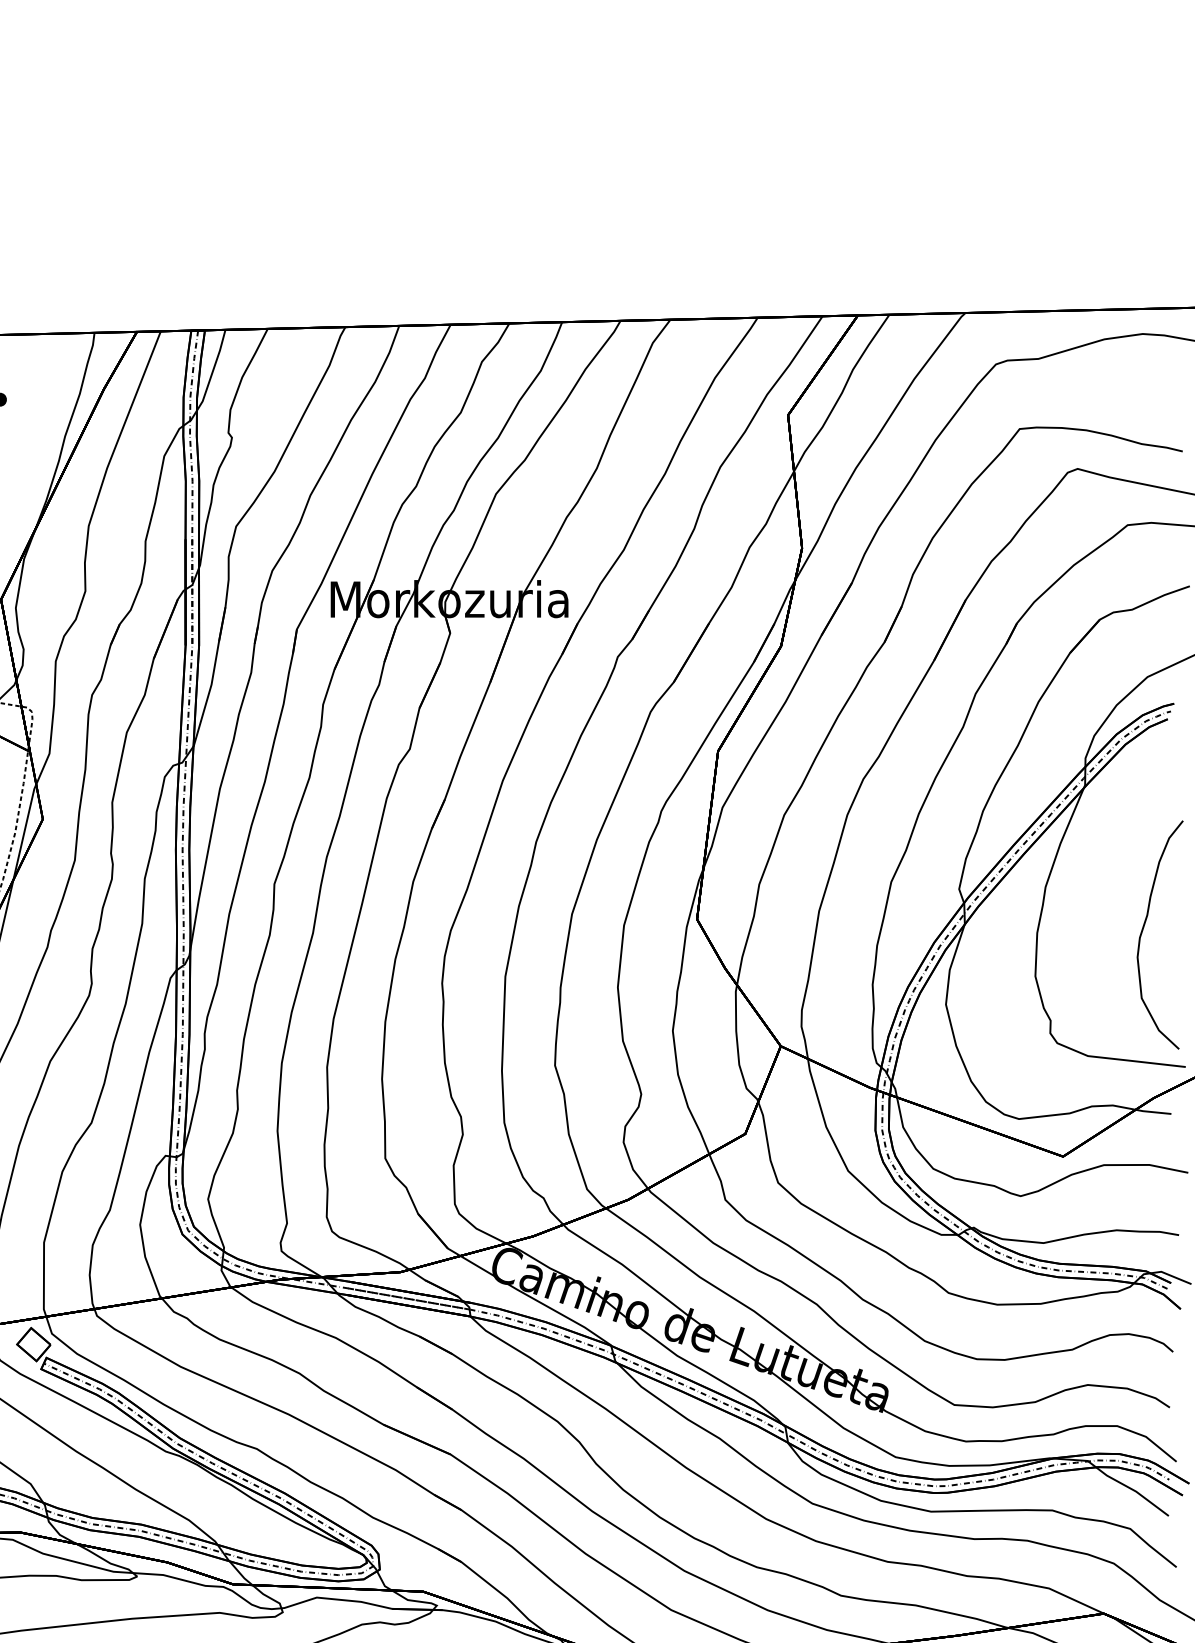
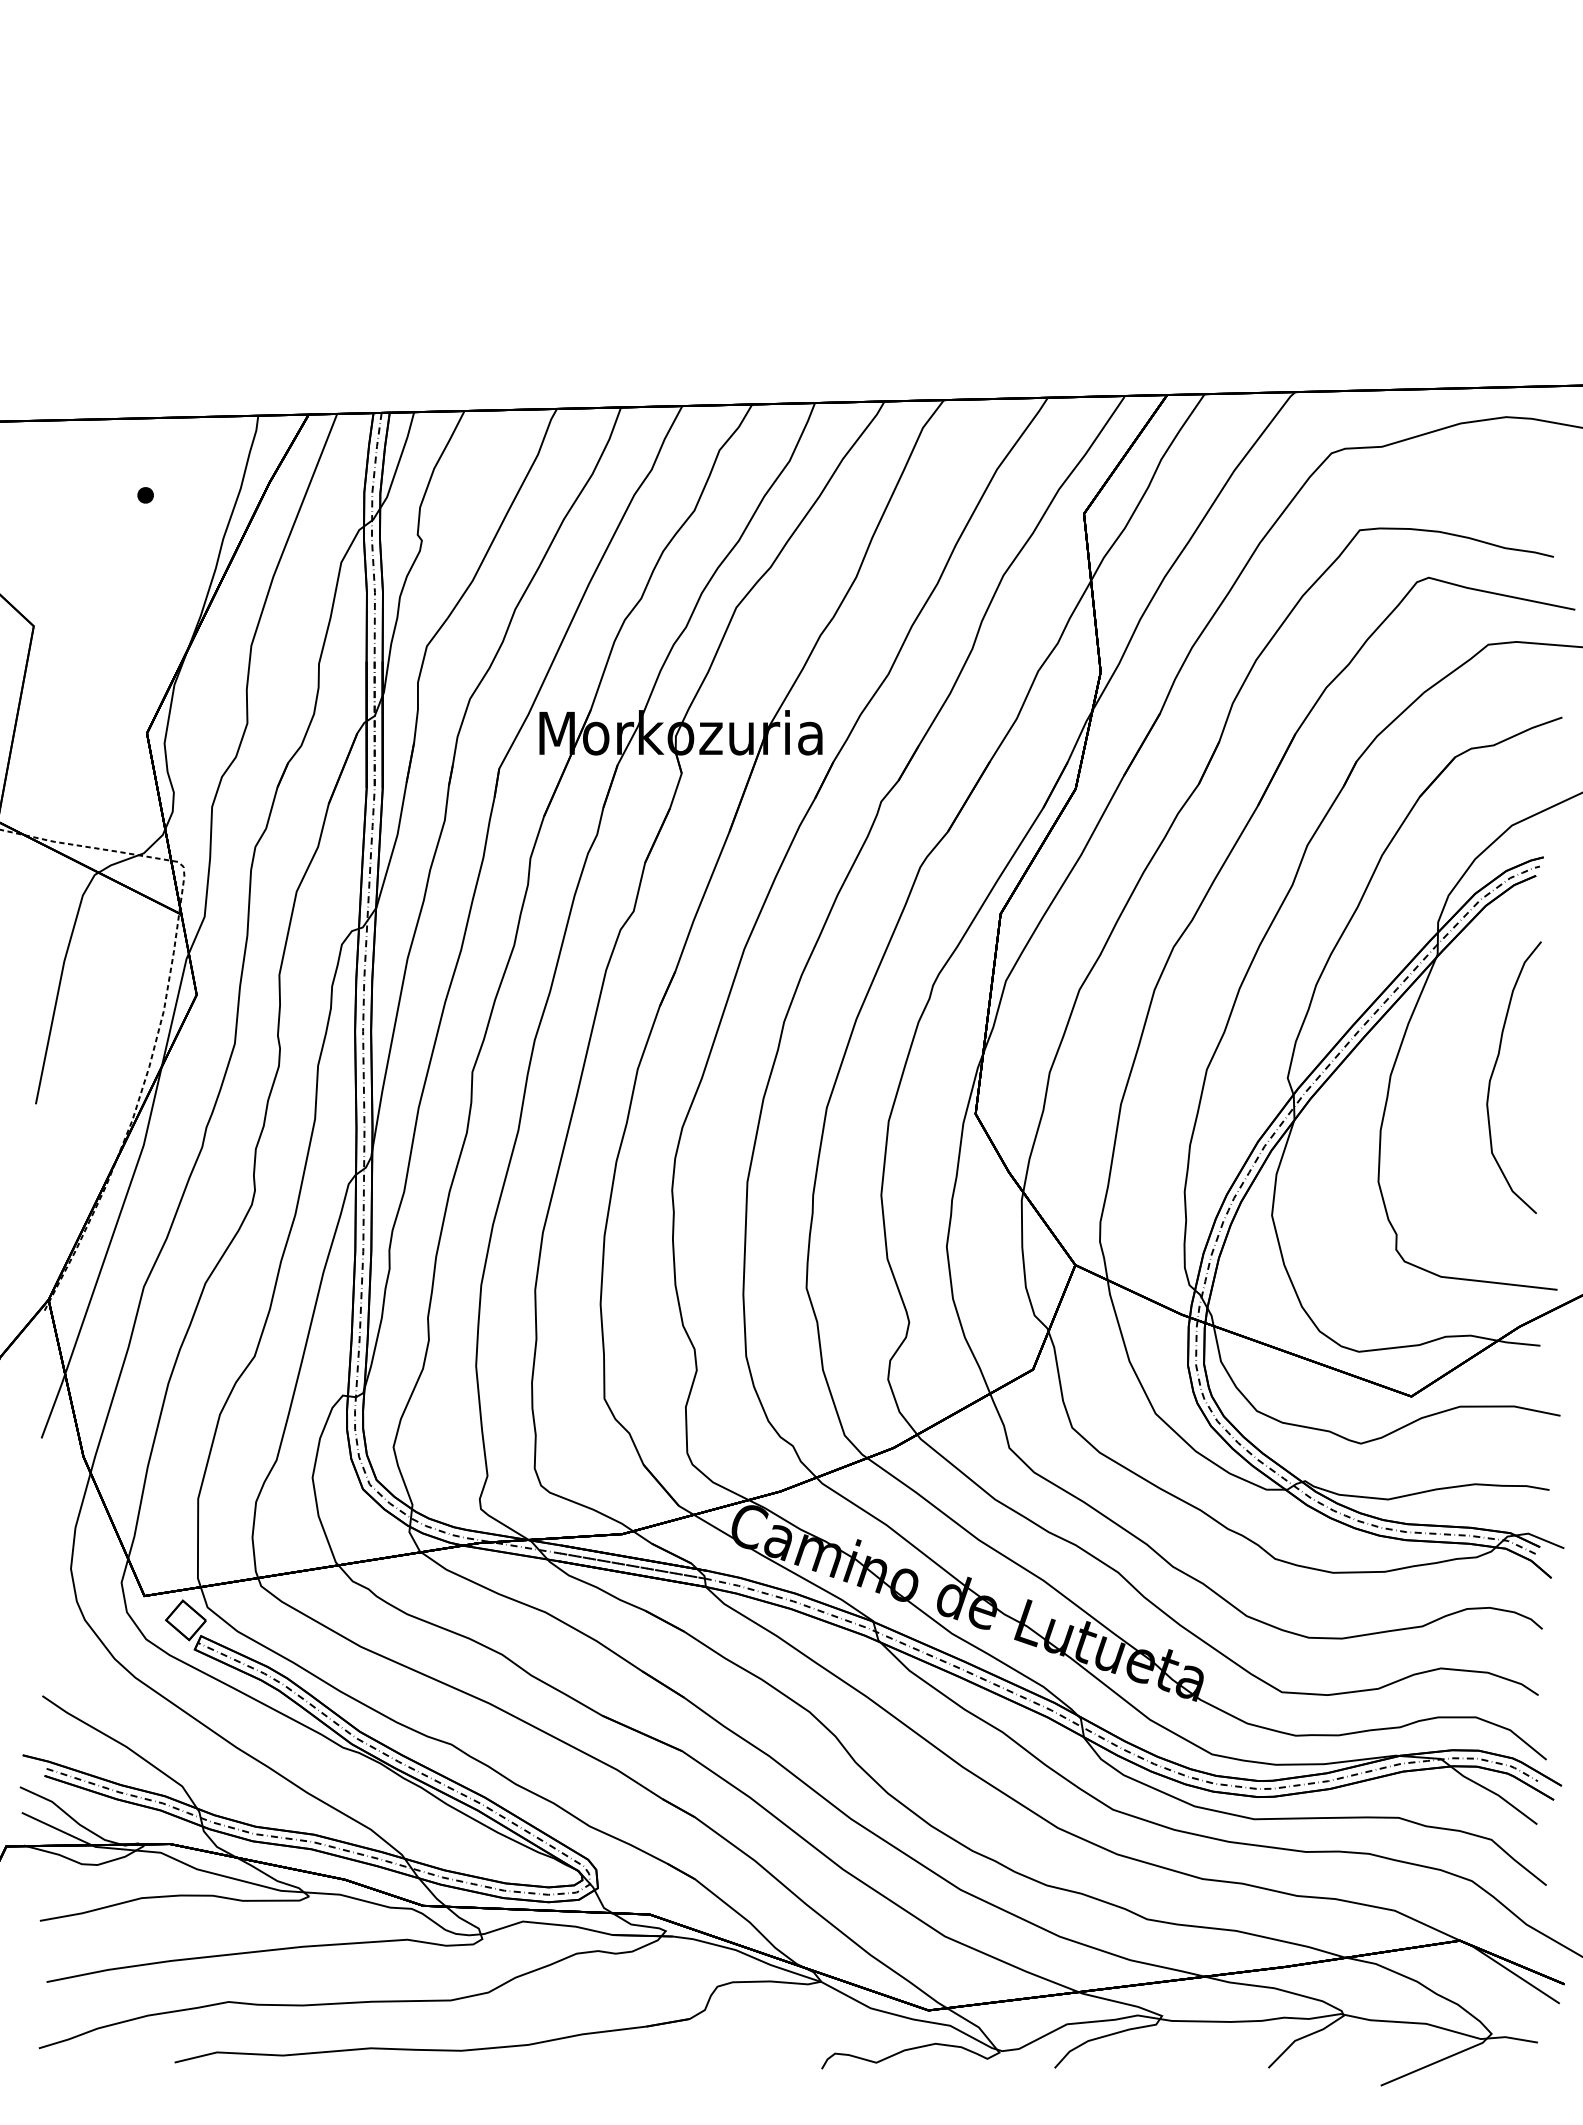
curve: (1143, 928) -> (1494, 1070), moved

